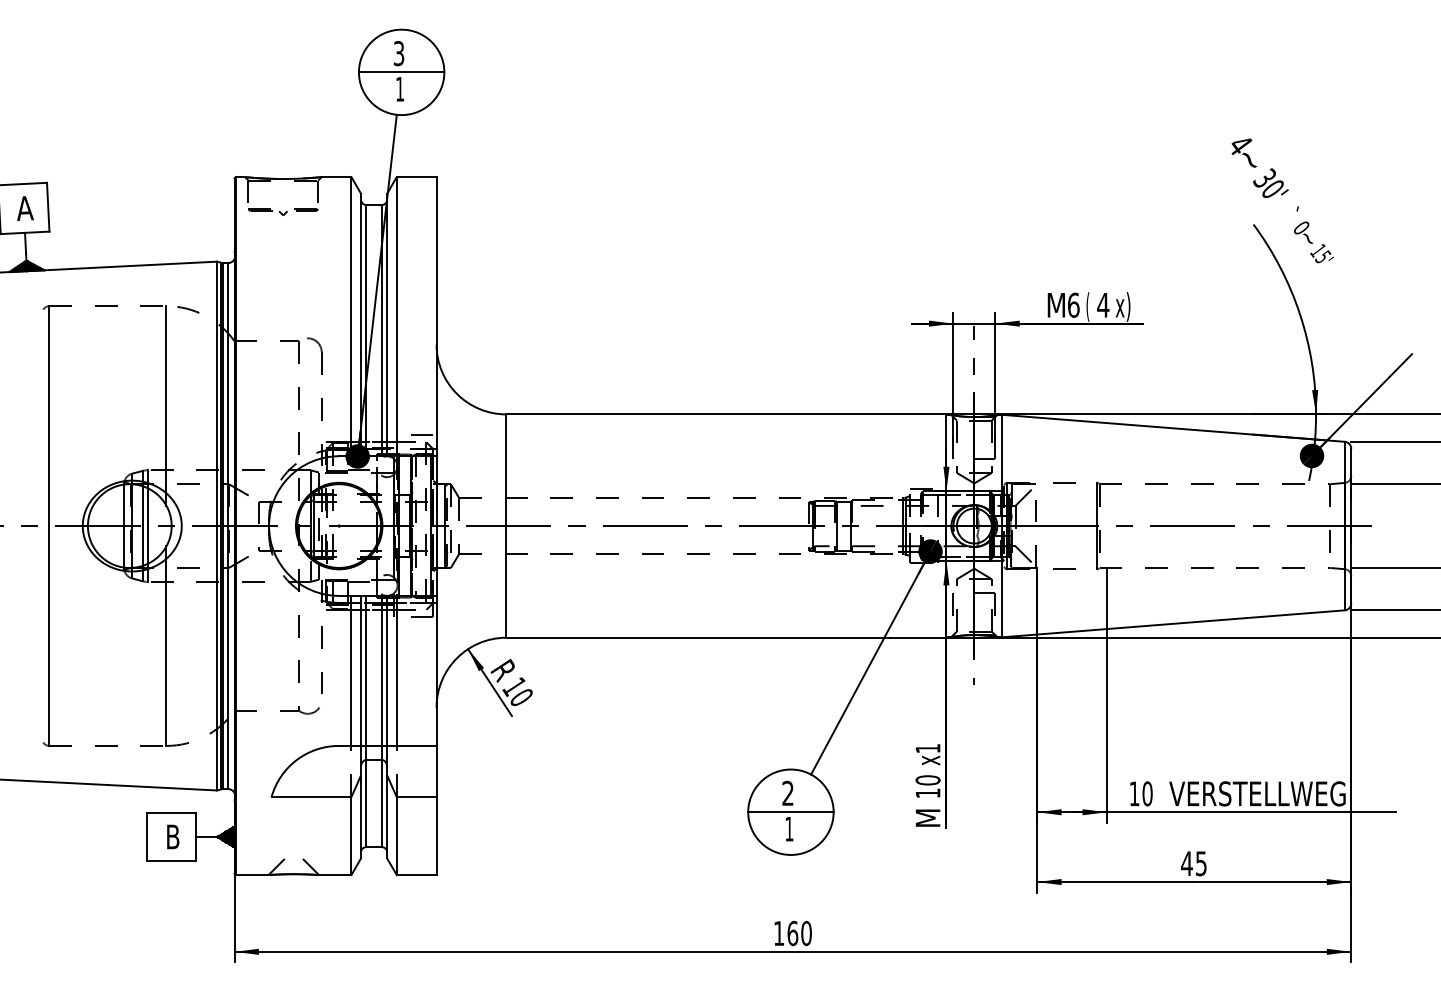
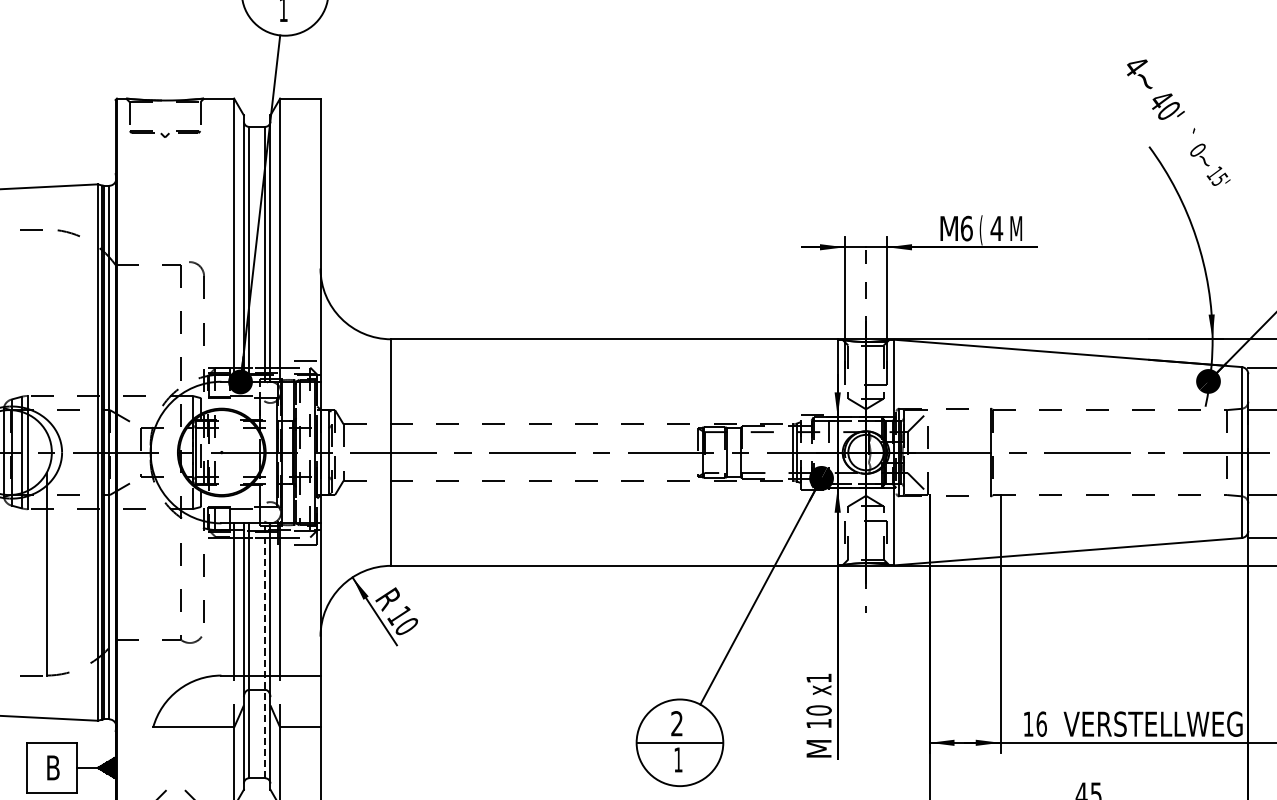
text: (1264, 178) -> (1160, 100), 30' -> 40'
text: (1122, 306) -> (1016, 229), x) -> M
line: (166, 405) -> (46, 330), removed
line: (381, 721) -> (264, 650), solid -> dashed
text: (1147, 793) -> (1041, 723), 10 -> 16

